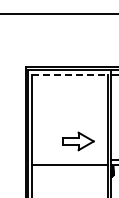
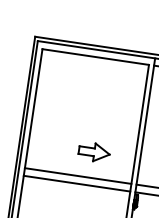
line: (69, 75) -> (95, 57), dashed -> solid
part: (78, 141) -> (94, 152), size x0.71
line: (69, 159) -> (77, 175), added

